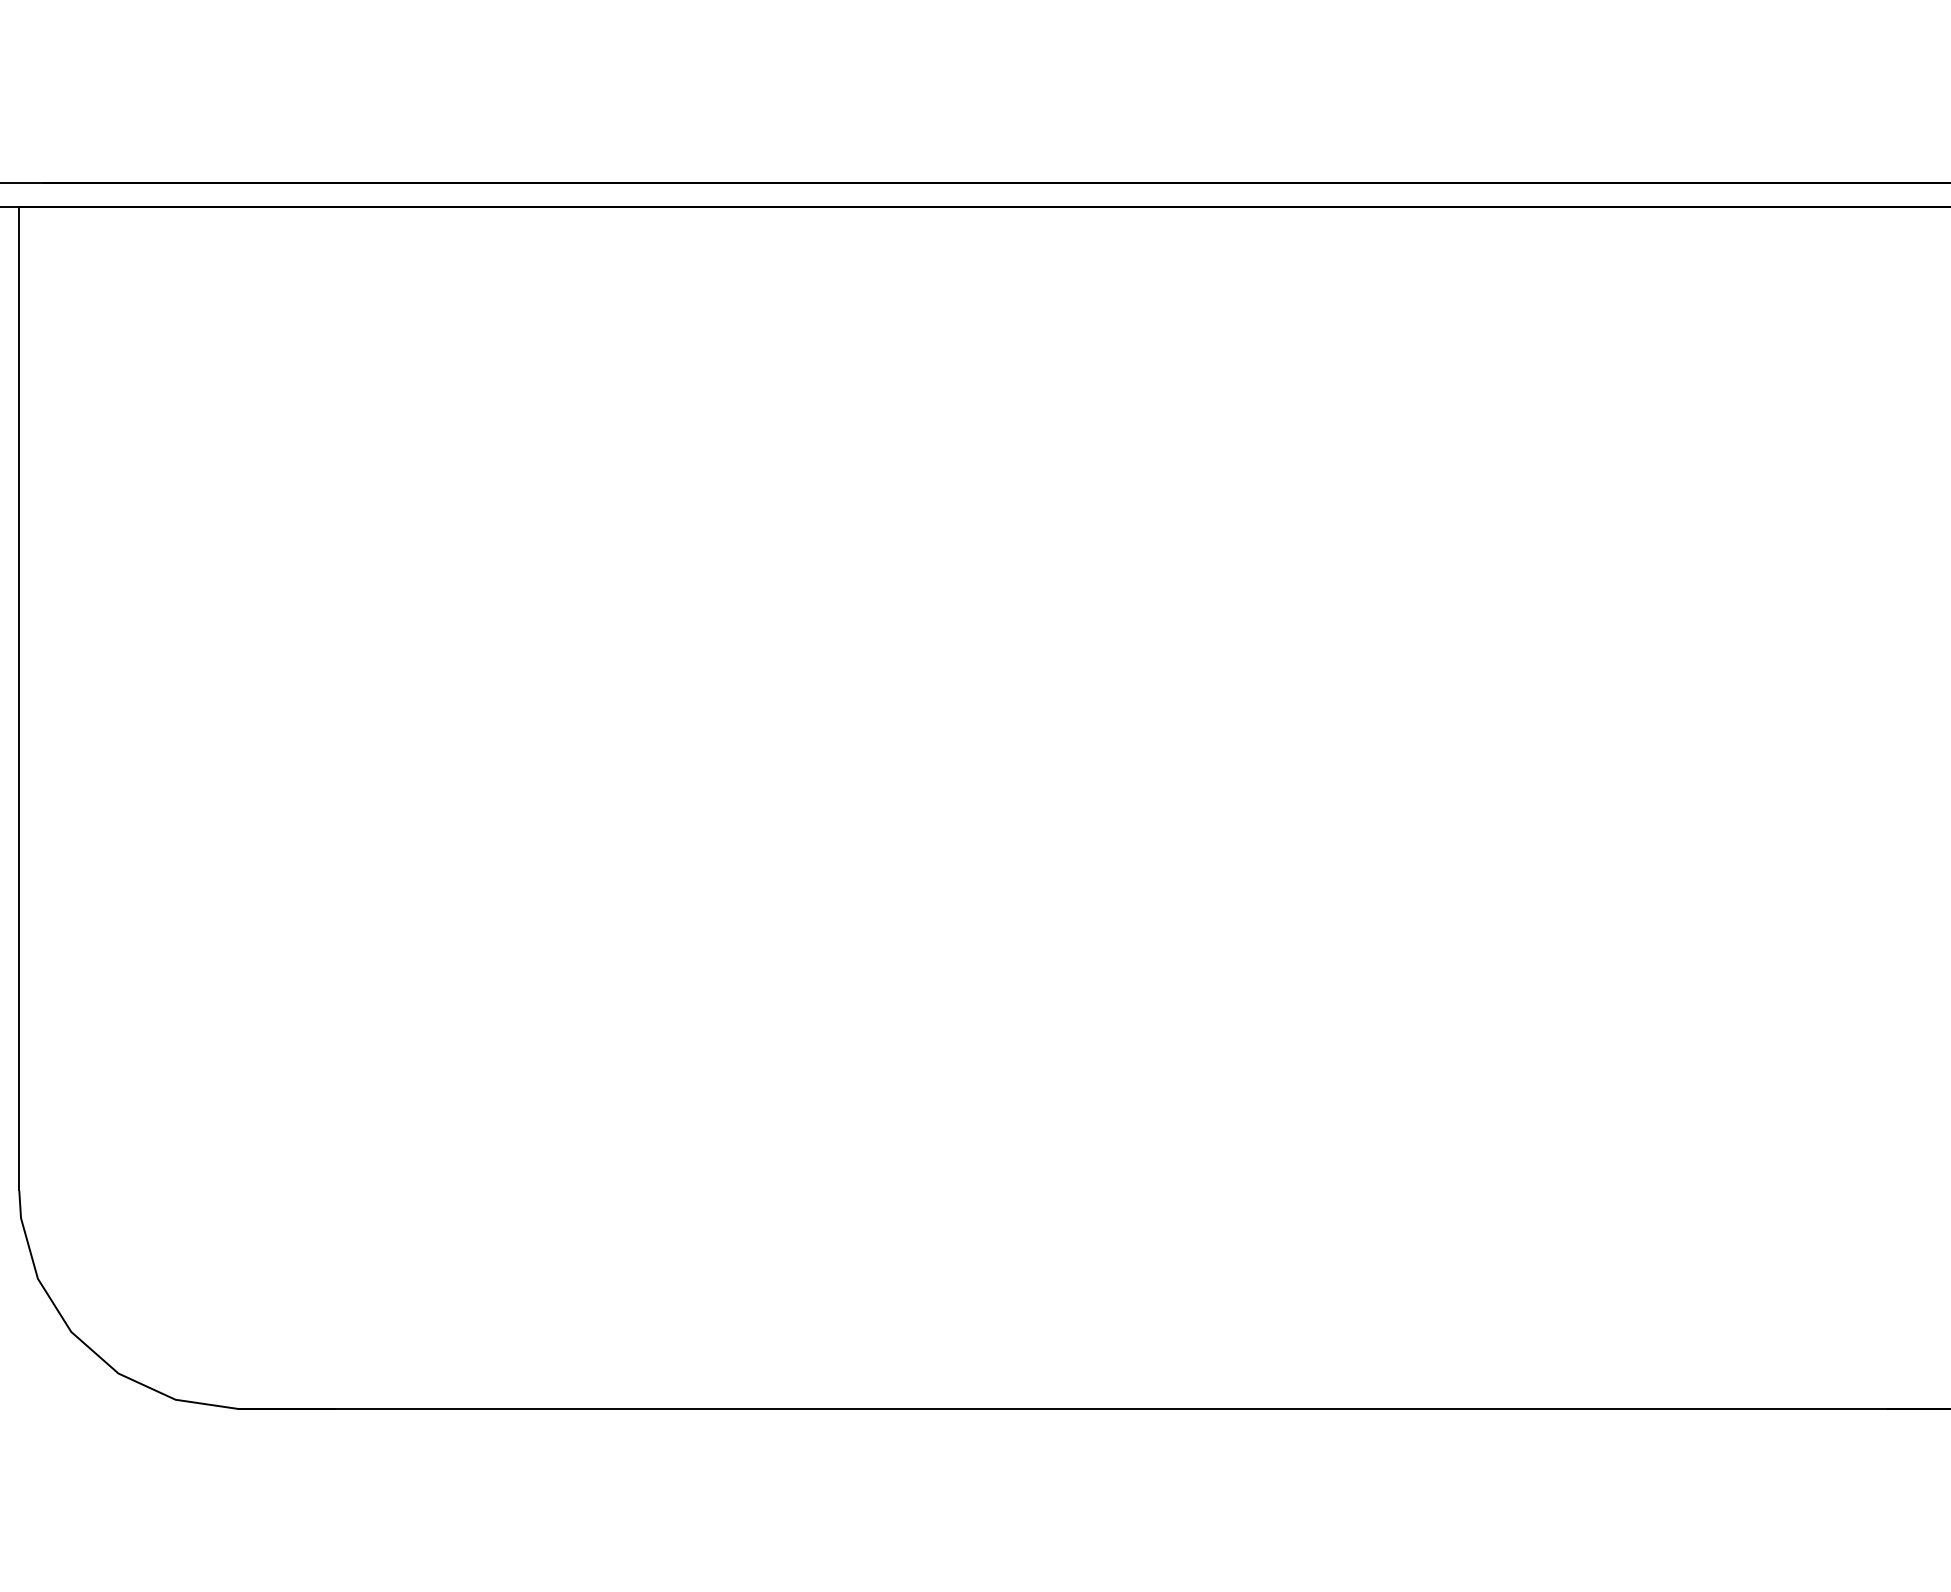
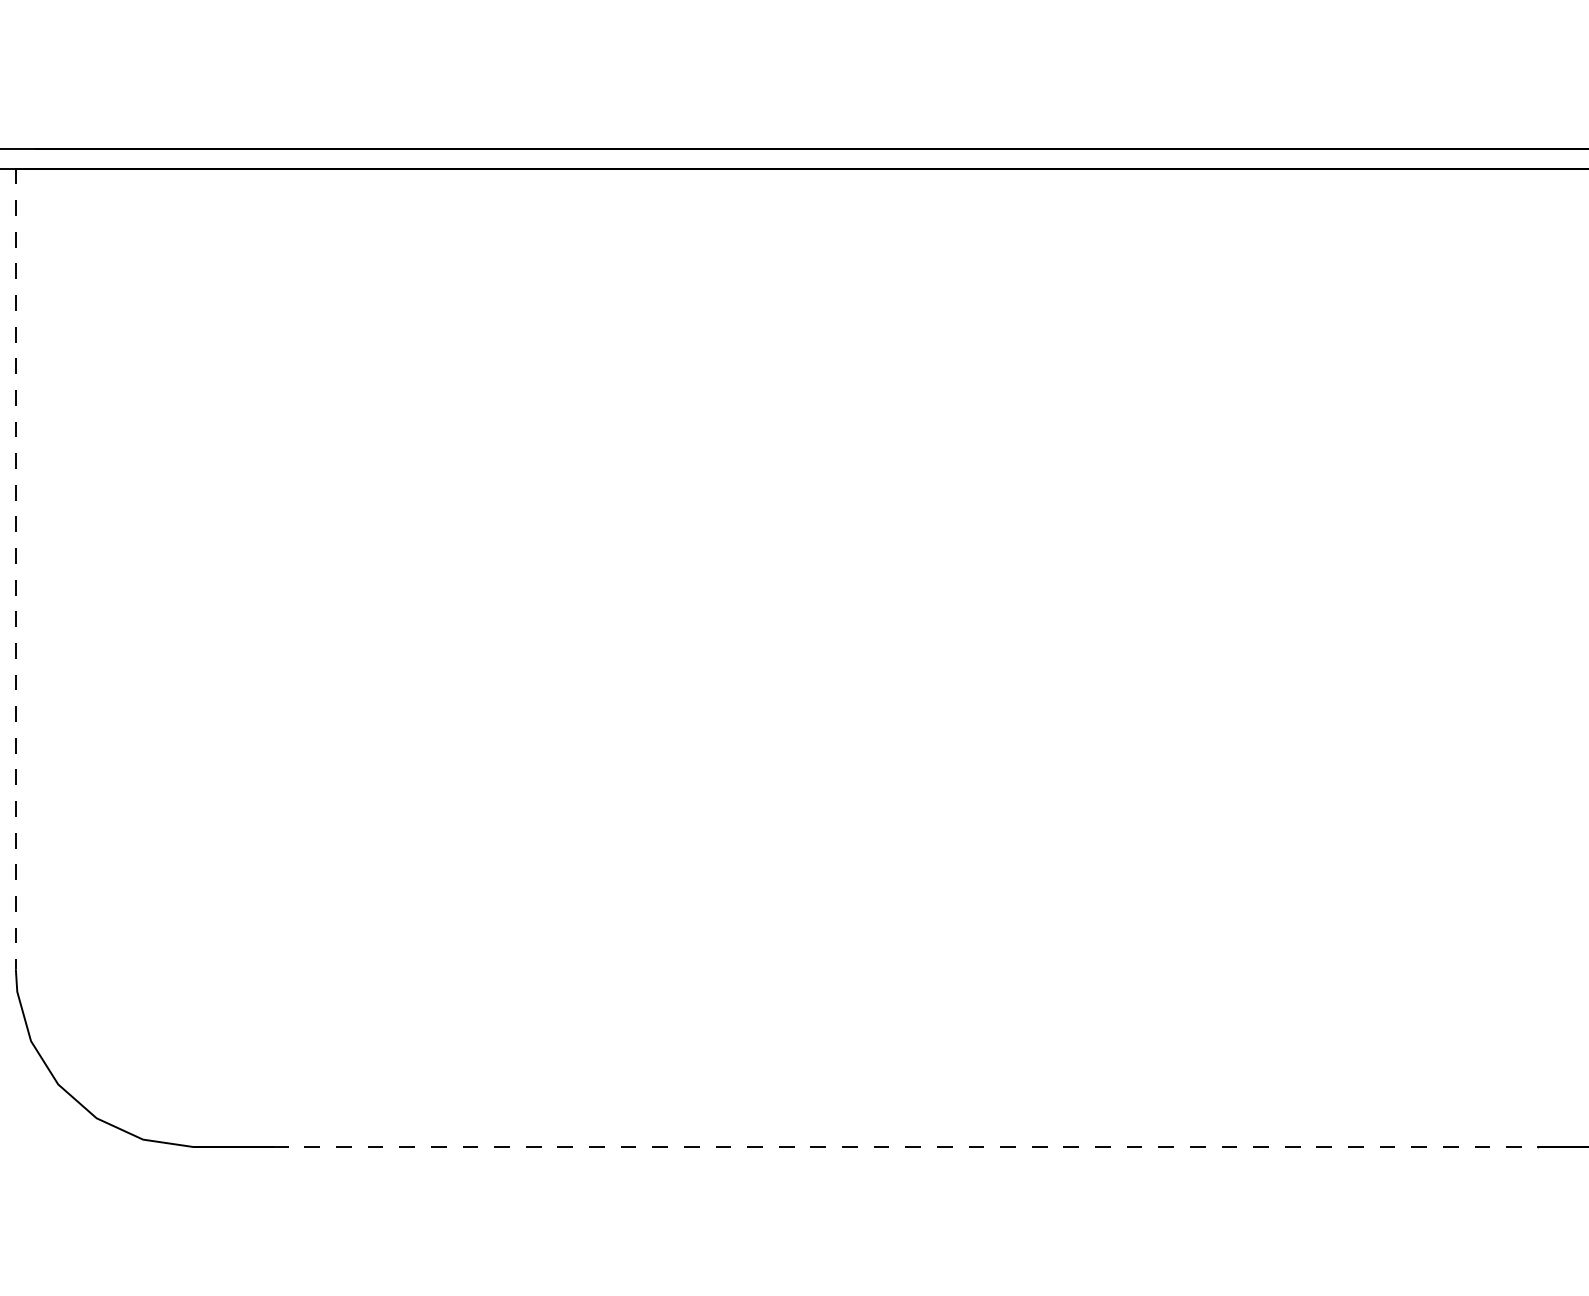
line: (19, 698) -> (16, 568), solid -> dashed
line: (1111, 1408) -> (905, 1146), solid -> dashed

